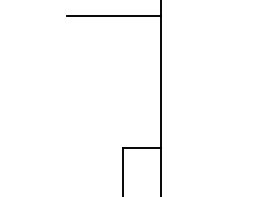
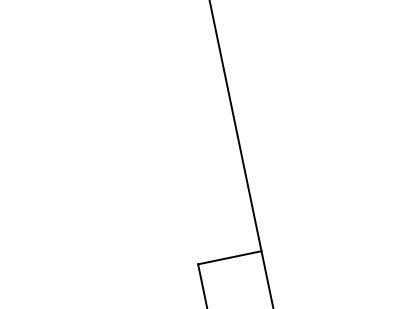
line: (113, 16) -> (135, 46), removed

